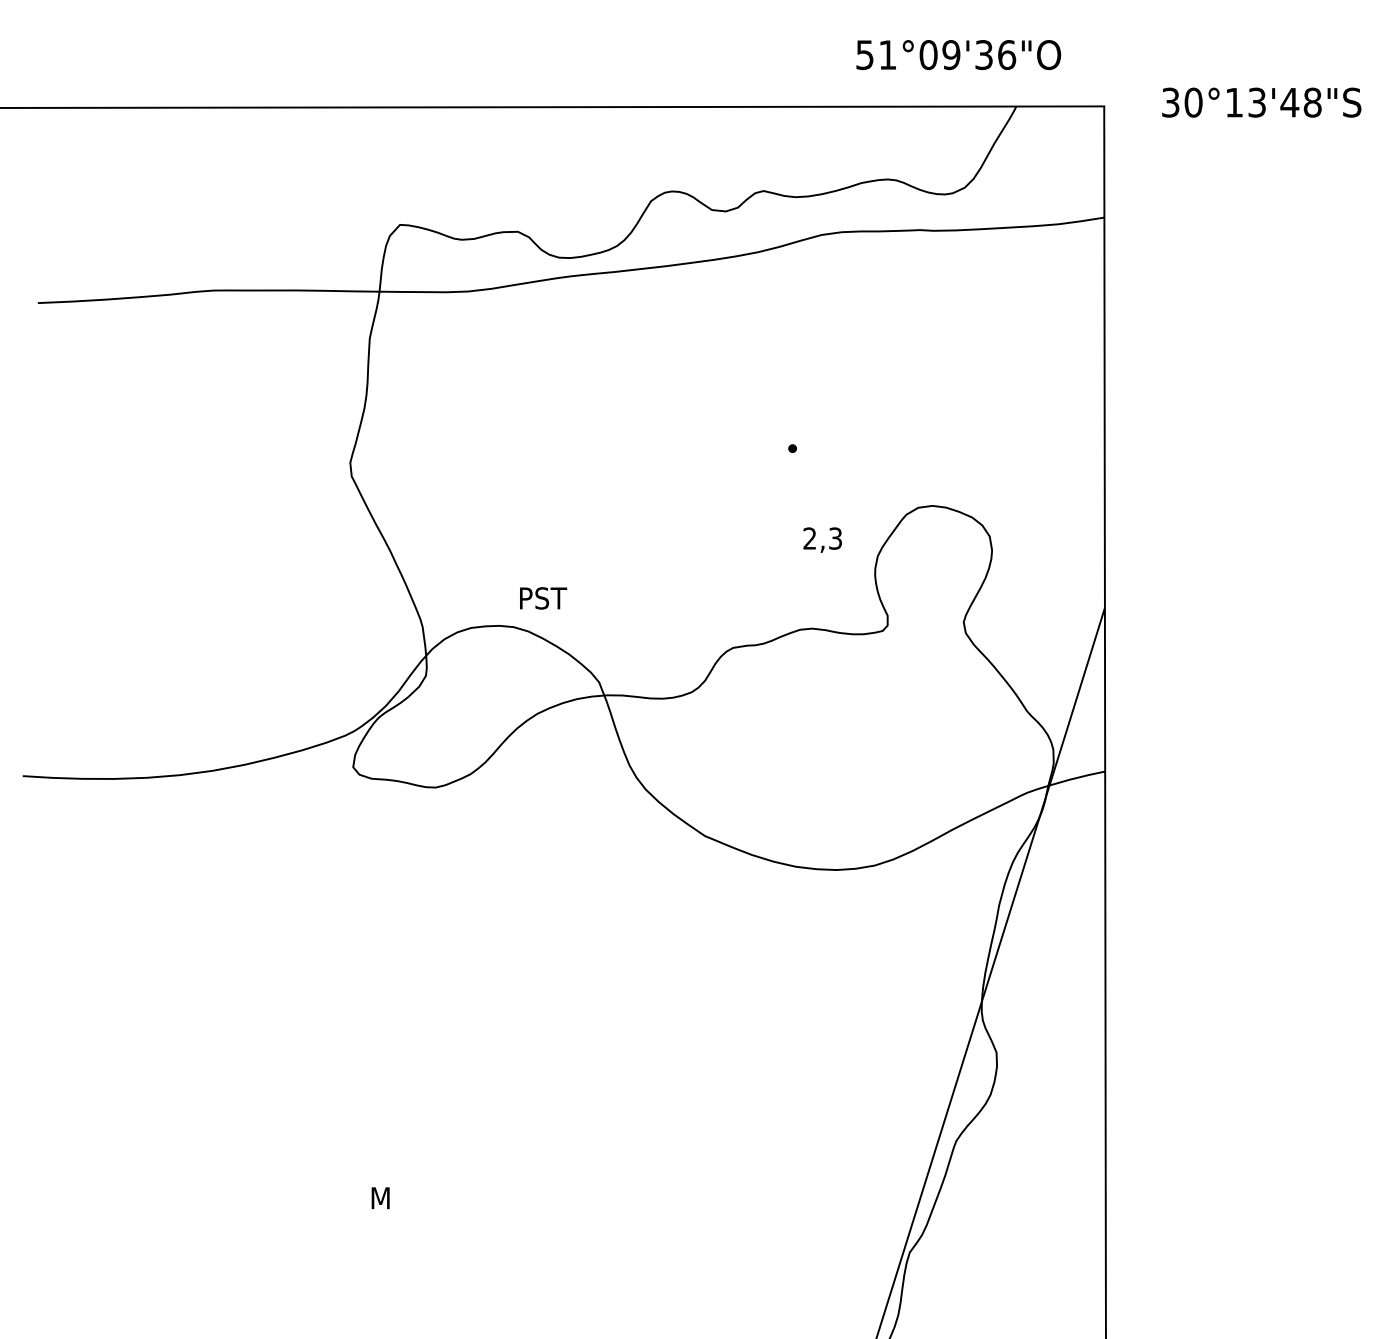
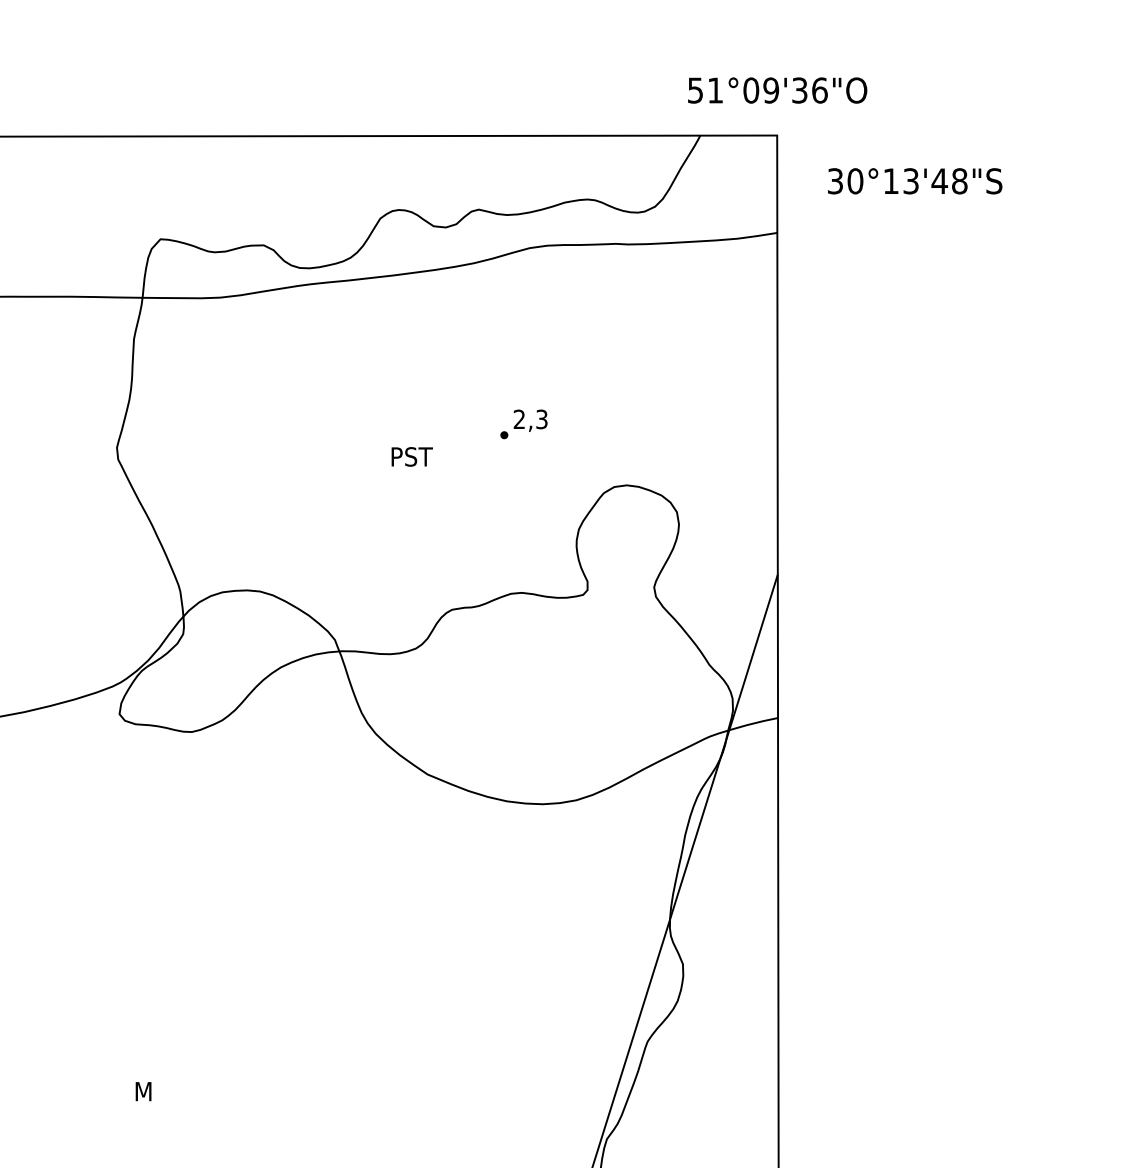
text: (958, 55) -> (777, 90), moved
text: (1261, 102) -> (914, 181), moved
text: (822, 539) -> (530, 420), moved
text: (543, 598) -> (412, 456), moved

